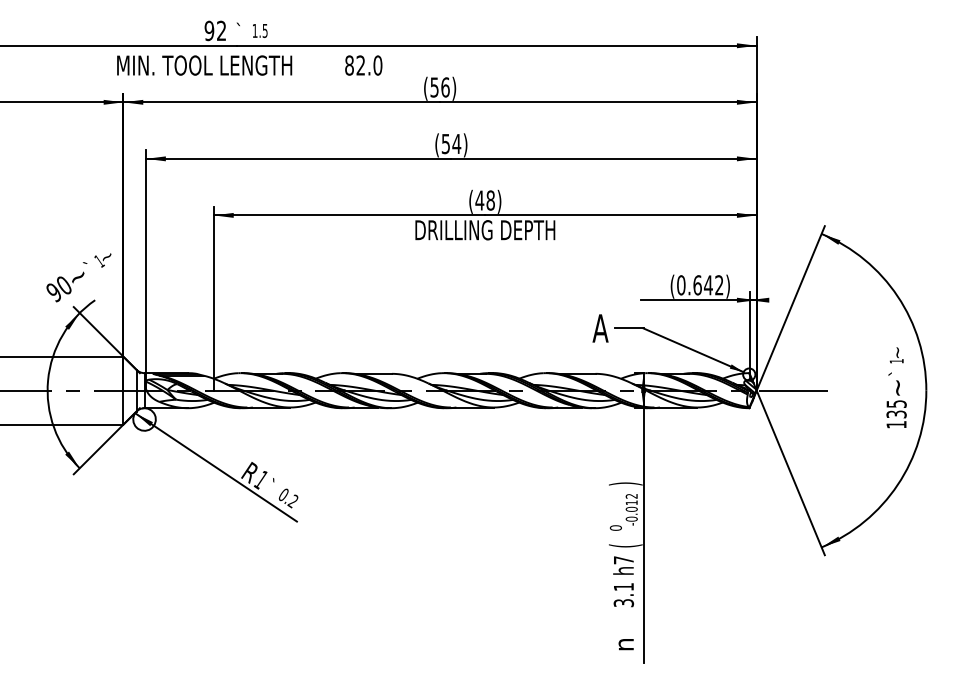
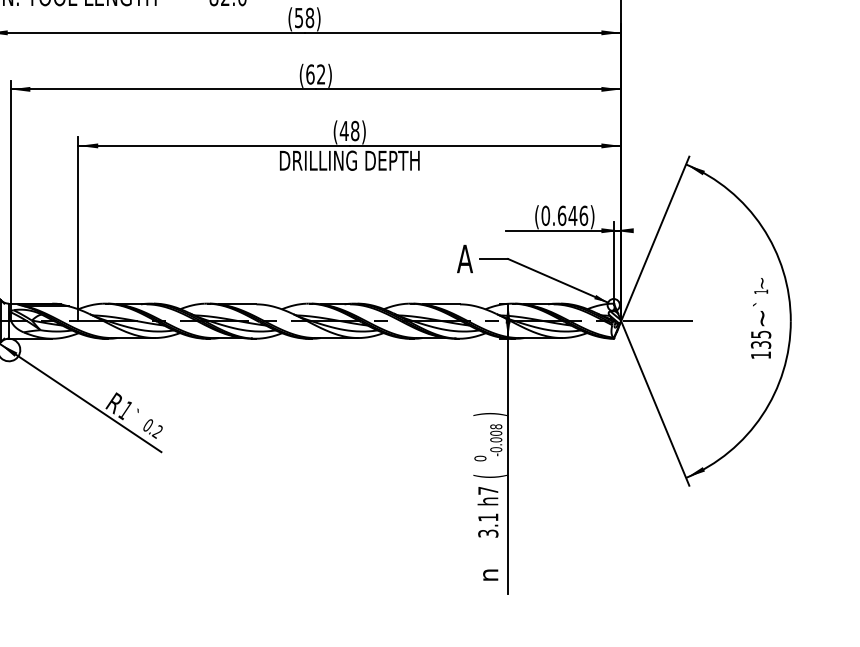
text: (445, 87) -> (309, 18), (56) -> (58)
text: (451, 143) -> (315, 74), (54) -> (62)
text: (719, 285) -> (583, 216), (0.642) -> (0.646)
text: (631, 499) -> (495, 430), -0.012 -> -0.008

